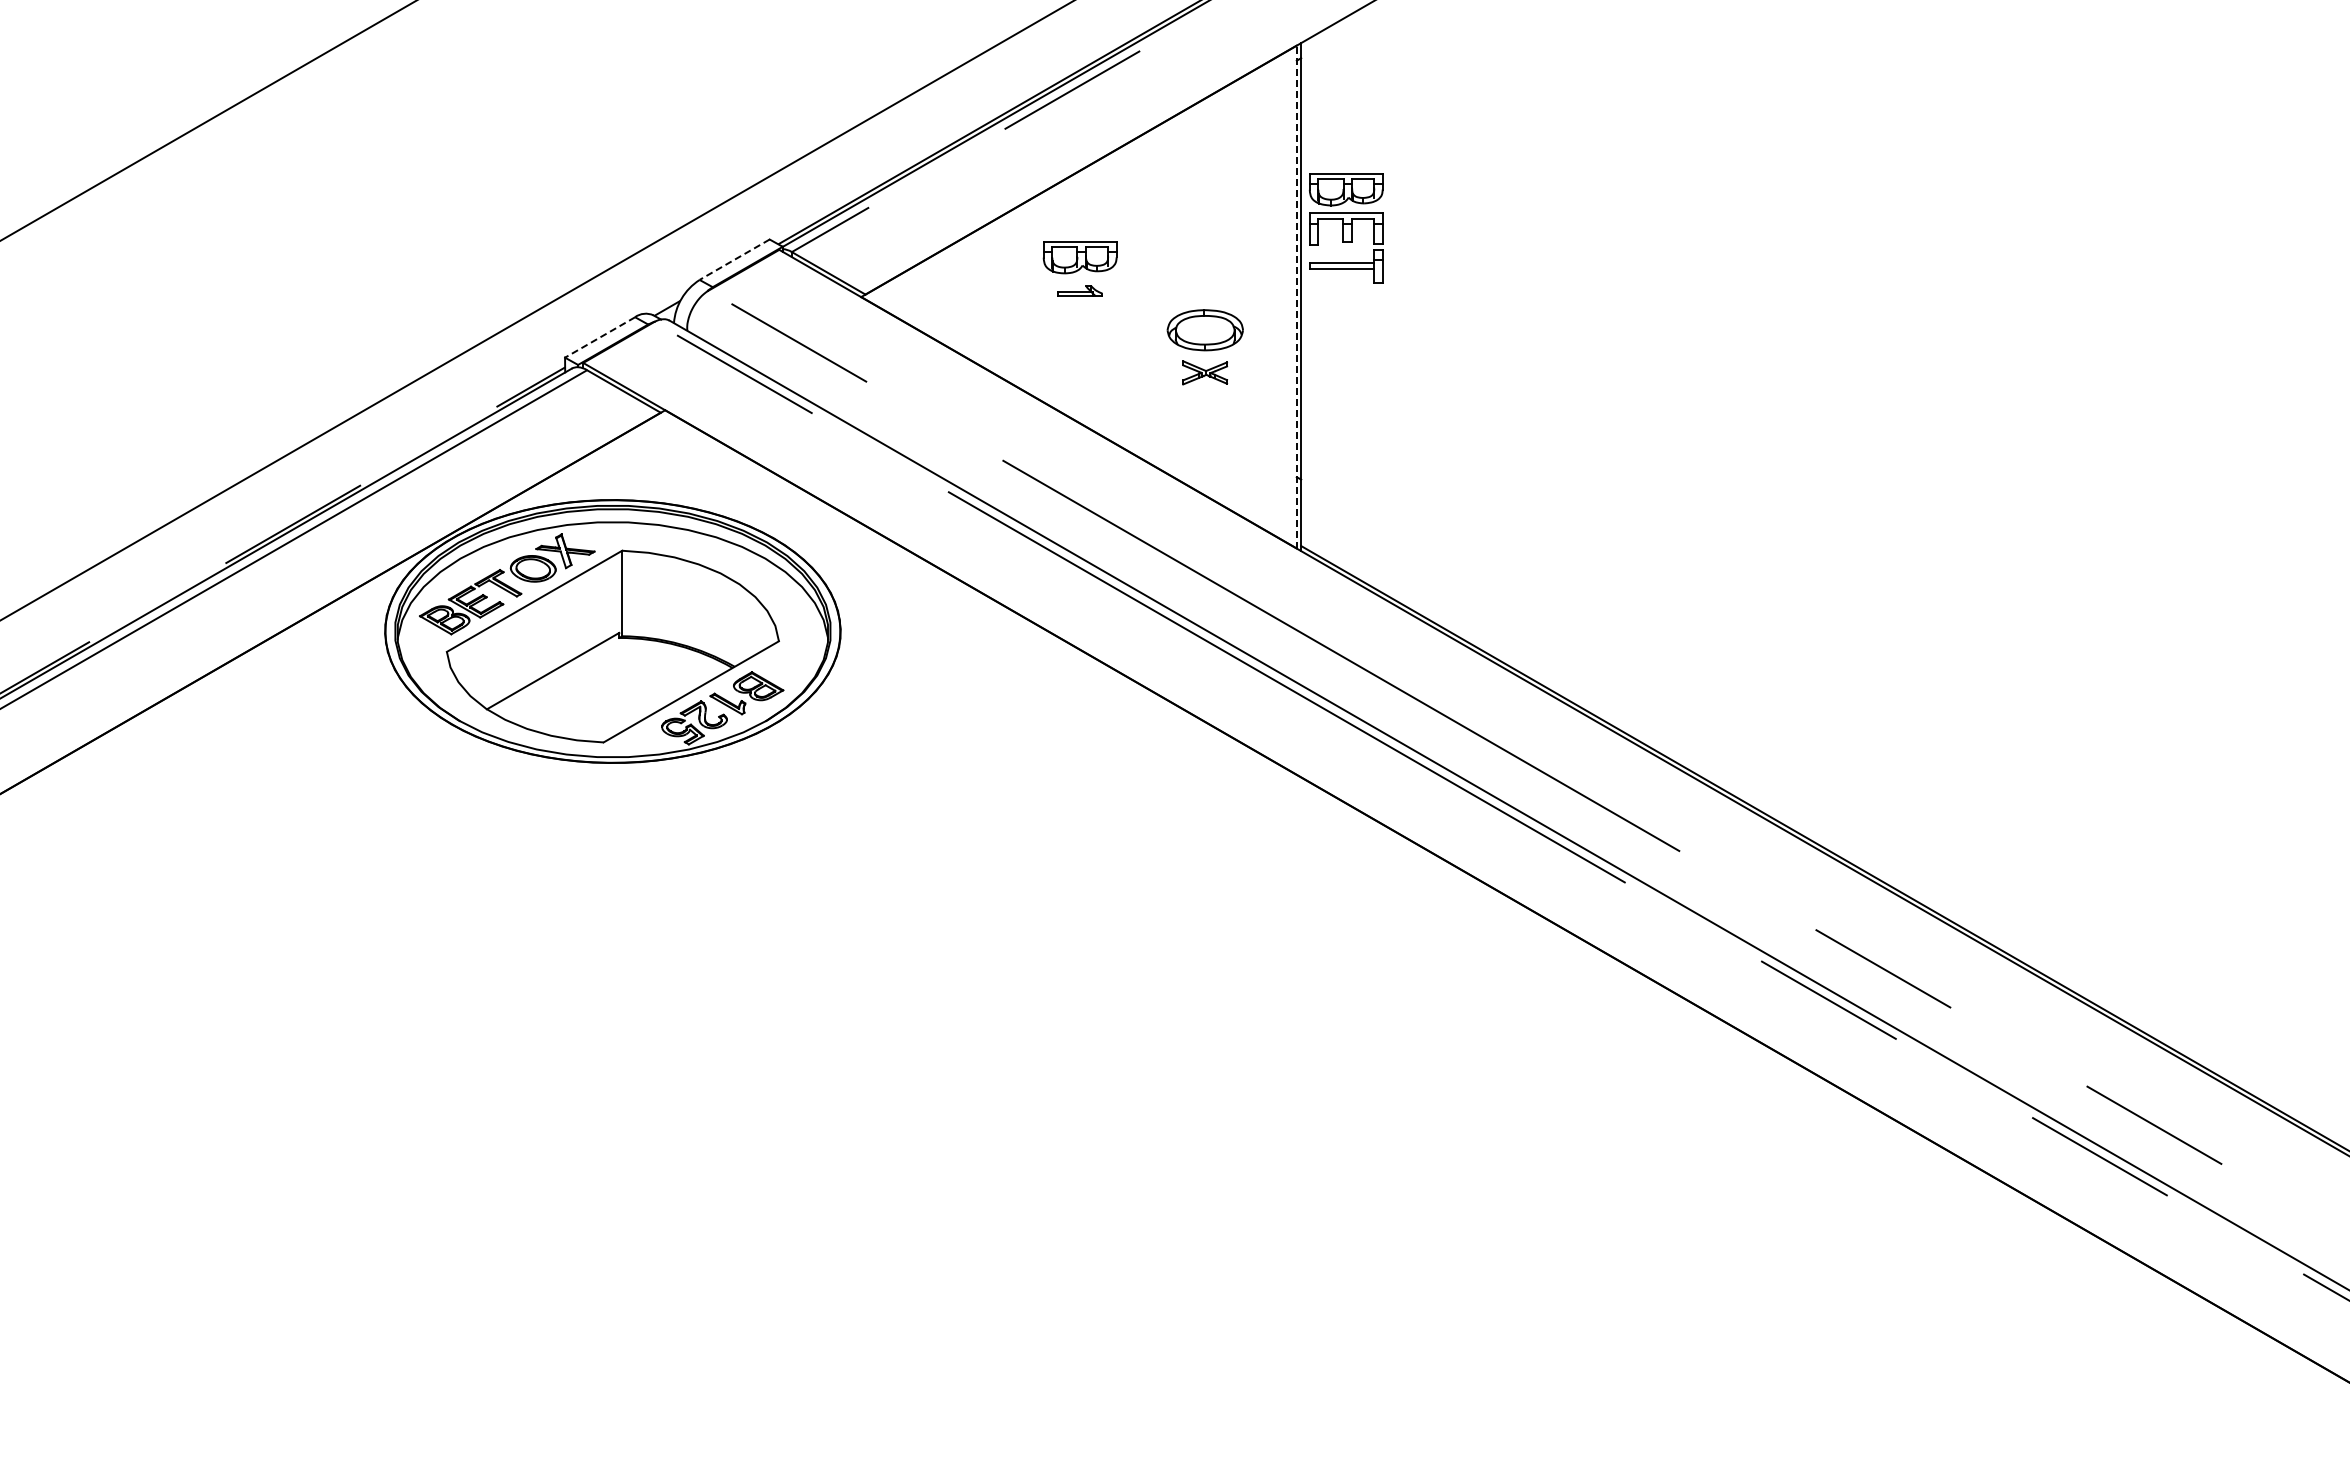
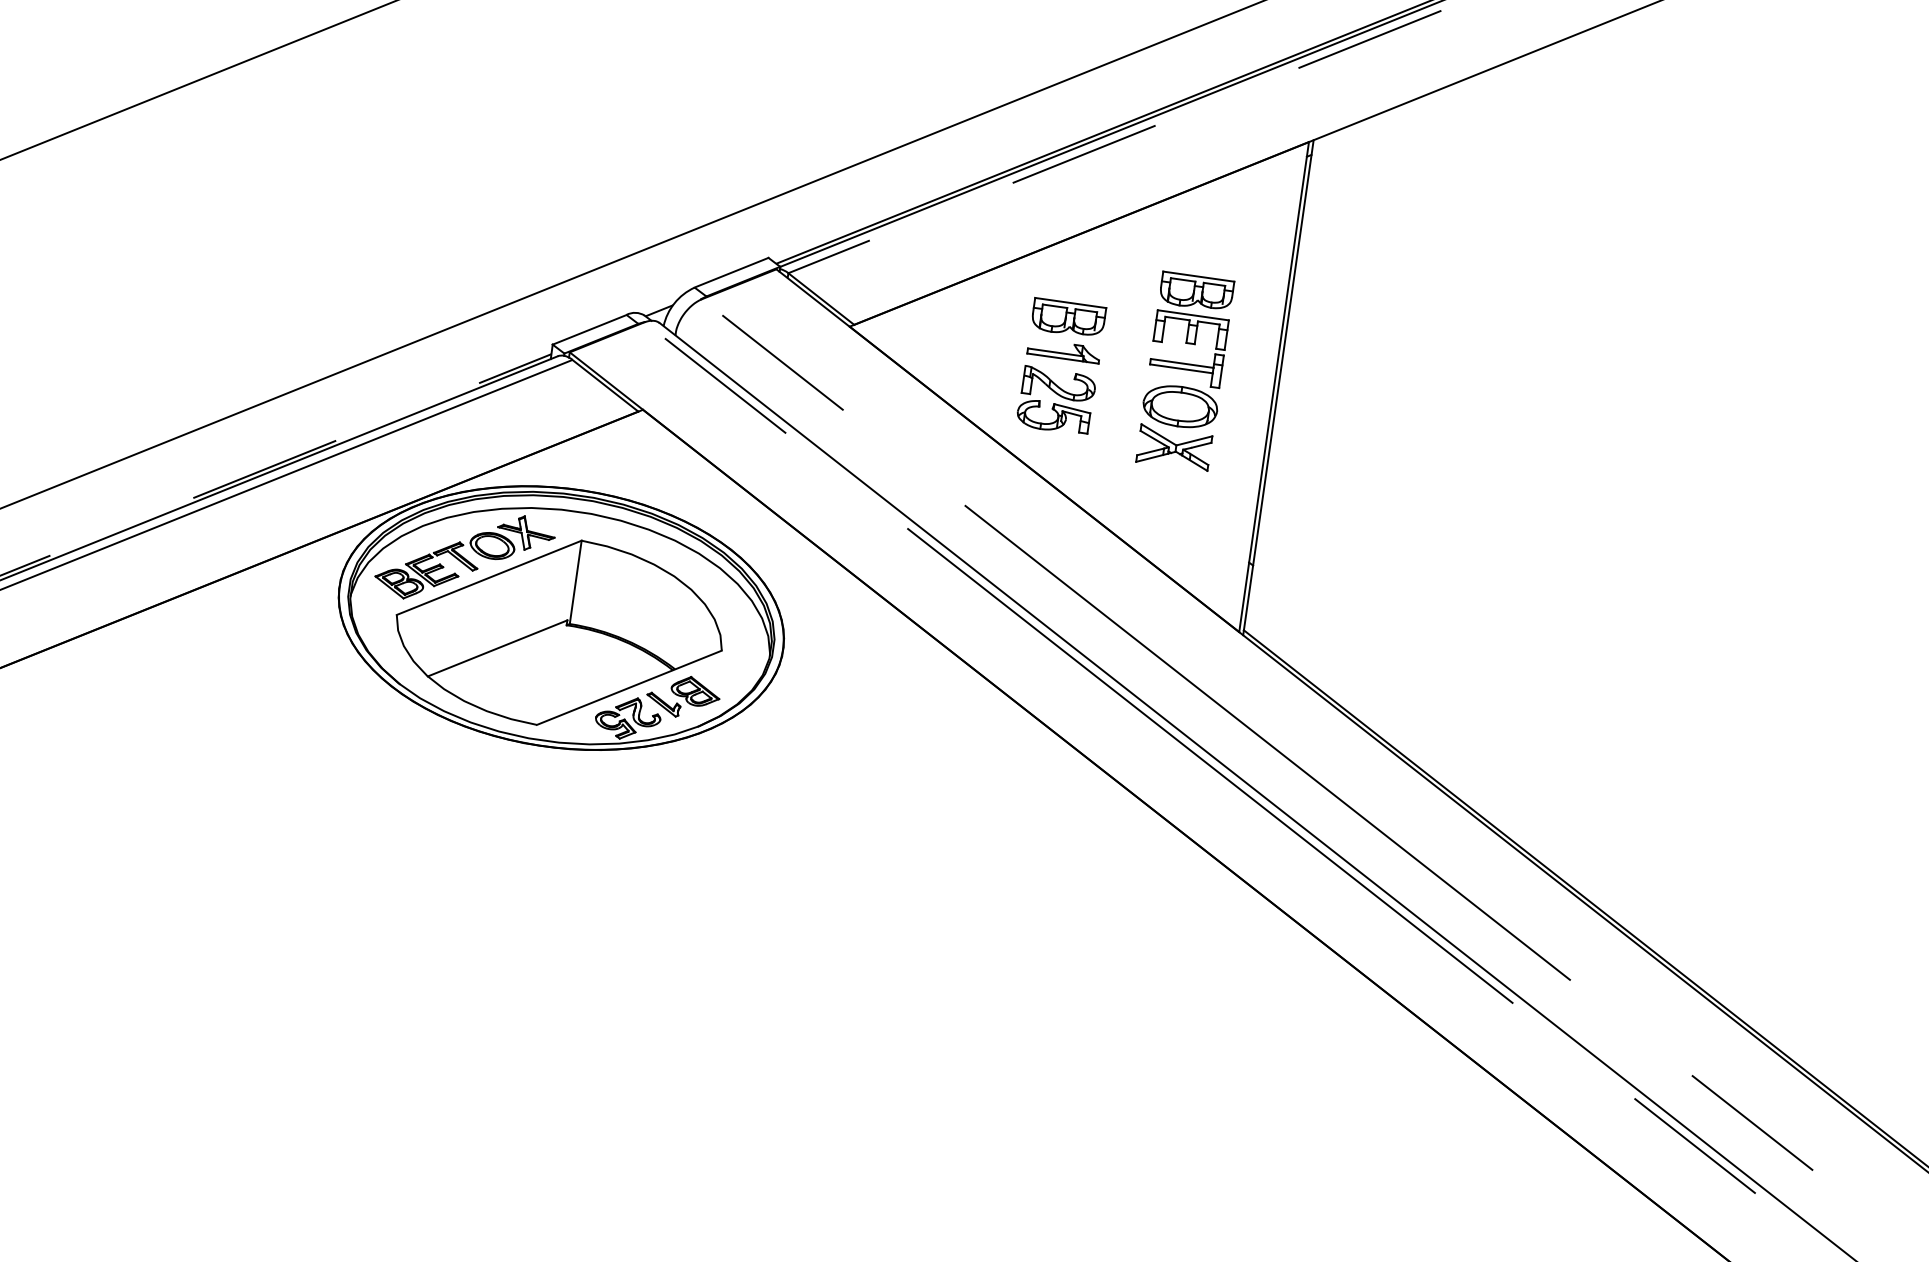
part: (1345, 228) -> (1190, 329), moved
line: (734, 259) -> (731, 272), dashed -> solid
part: (1080, 290) -> (1064, 350), size x1.67
line: (1296, 296) -> (1273, 386), dashed -> solid
line: (599, 337) -> (589, 329), dashed -> solid
part: (1079, 341) -> (1056, 400), added
part: (1204, 372) -> (1173, 447), size x1.67

